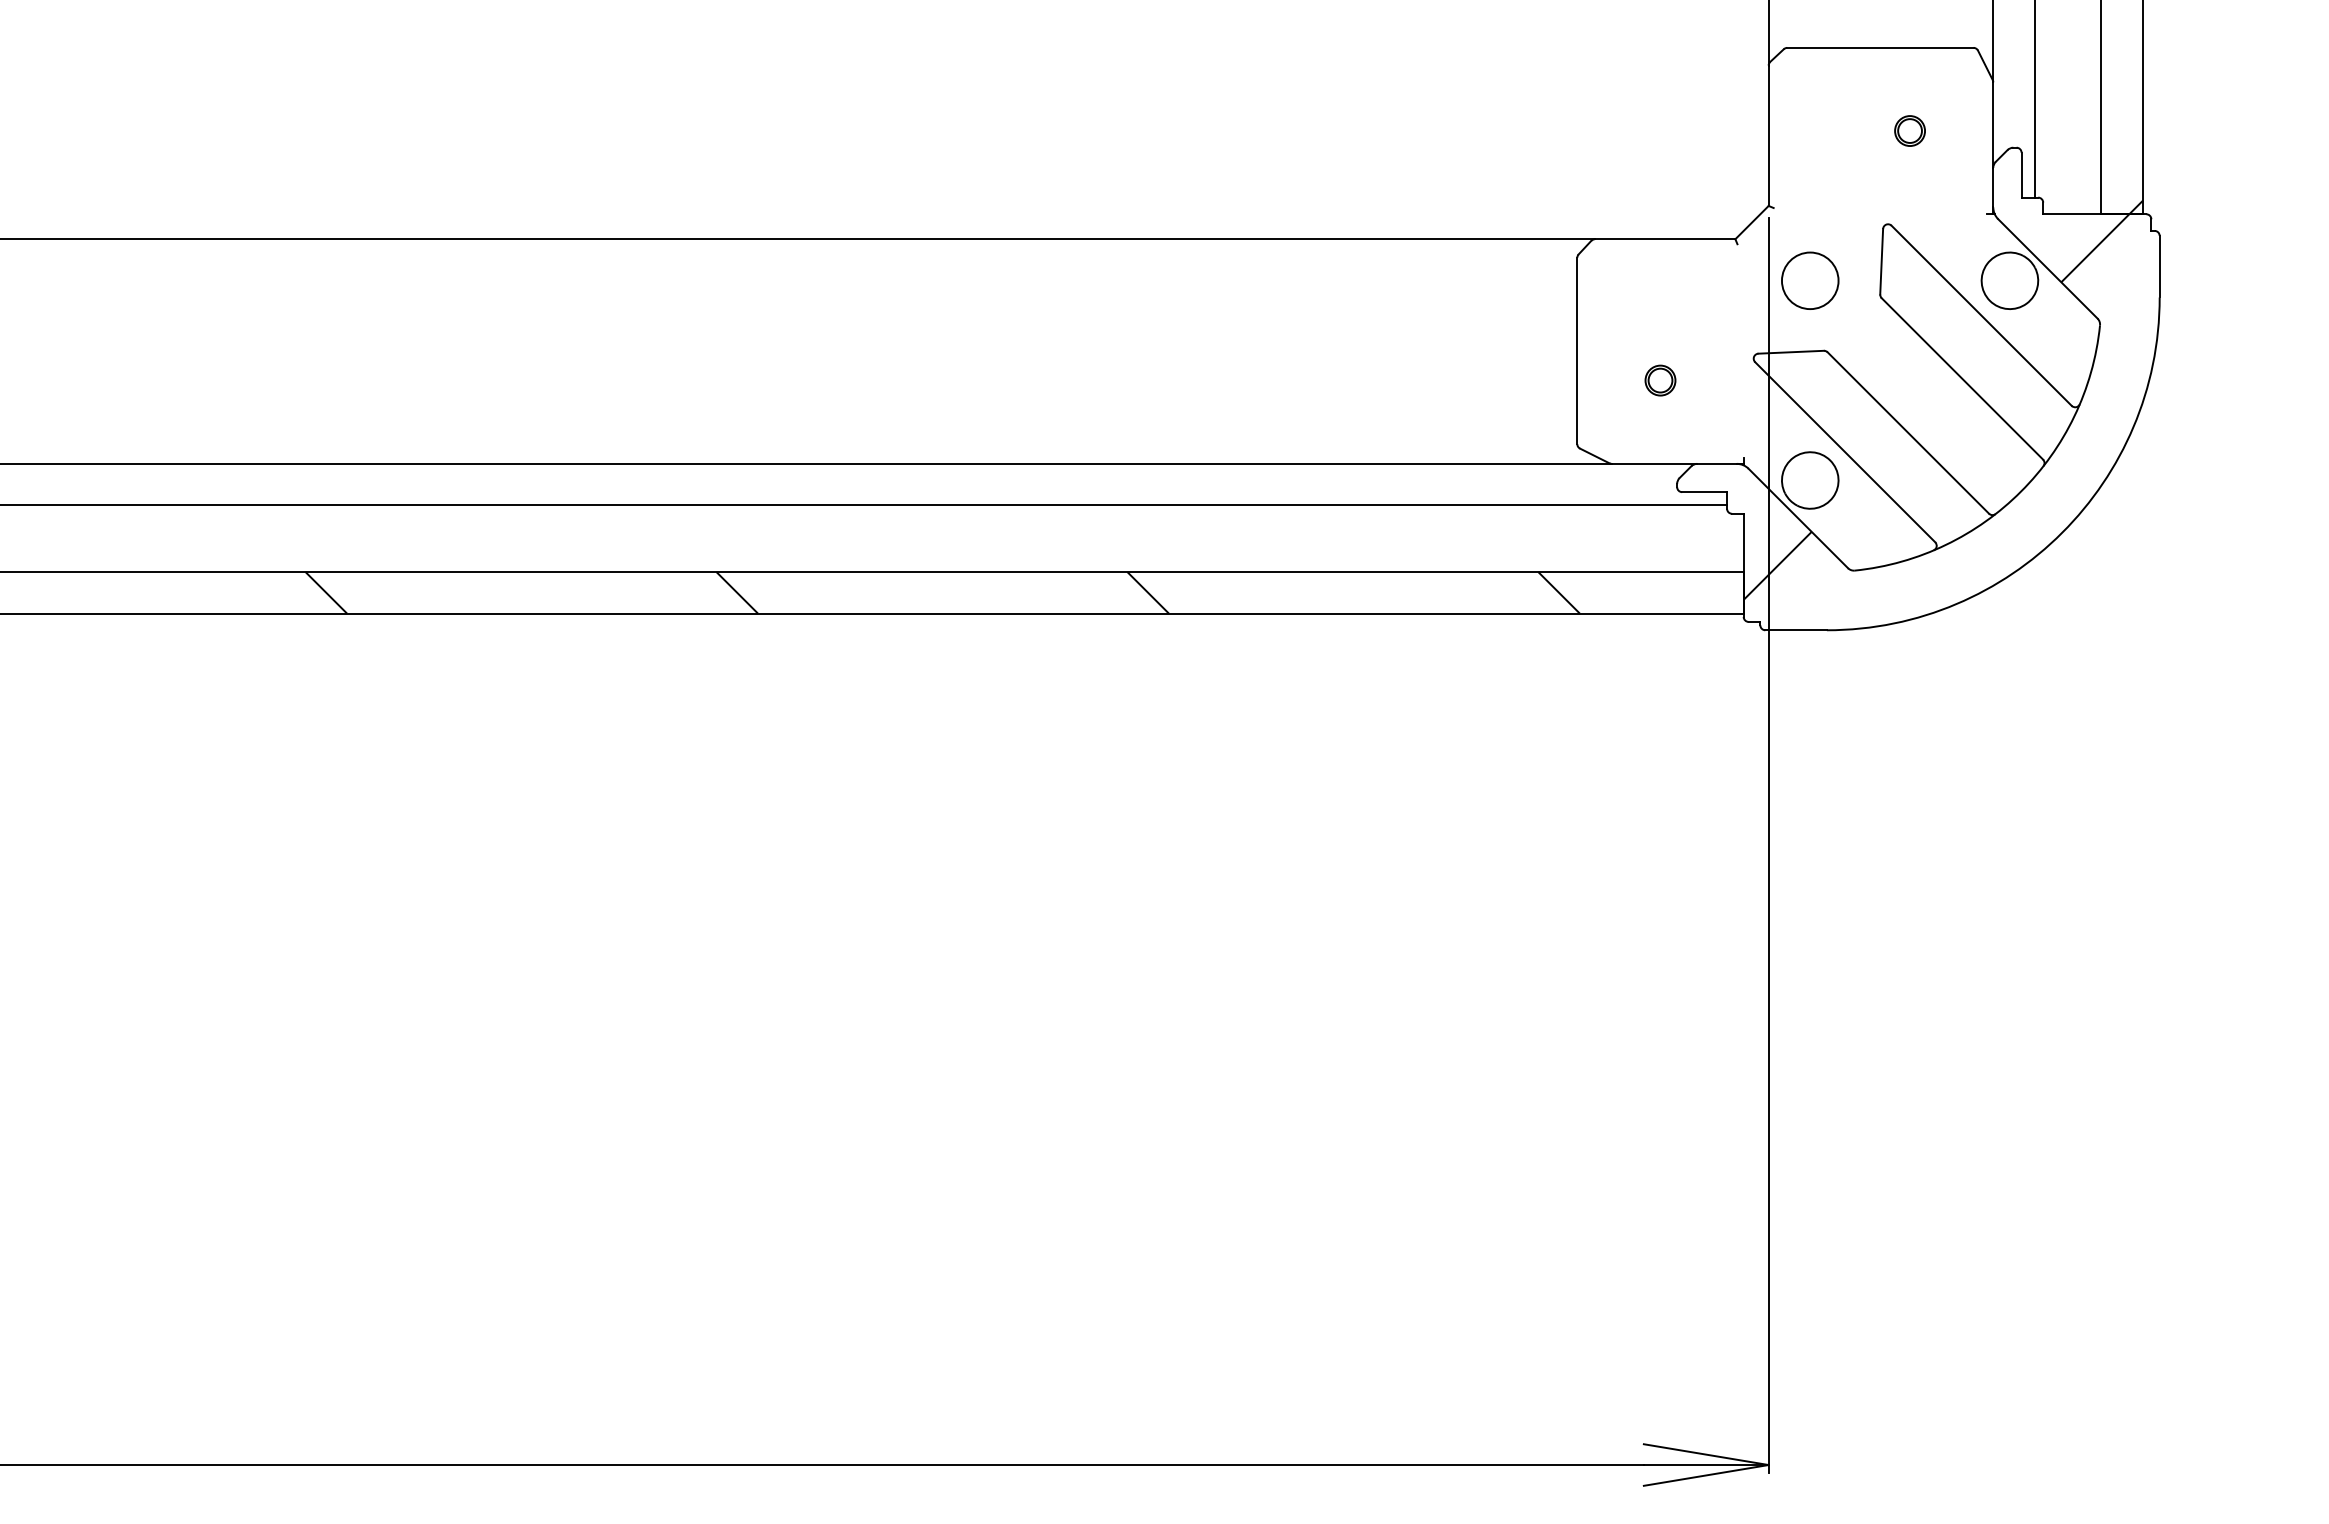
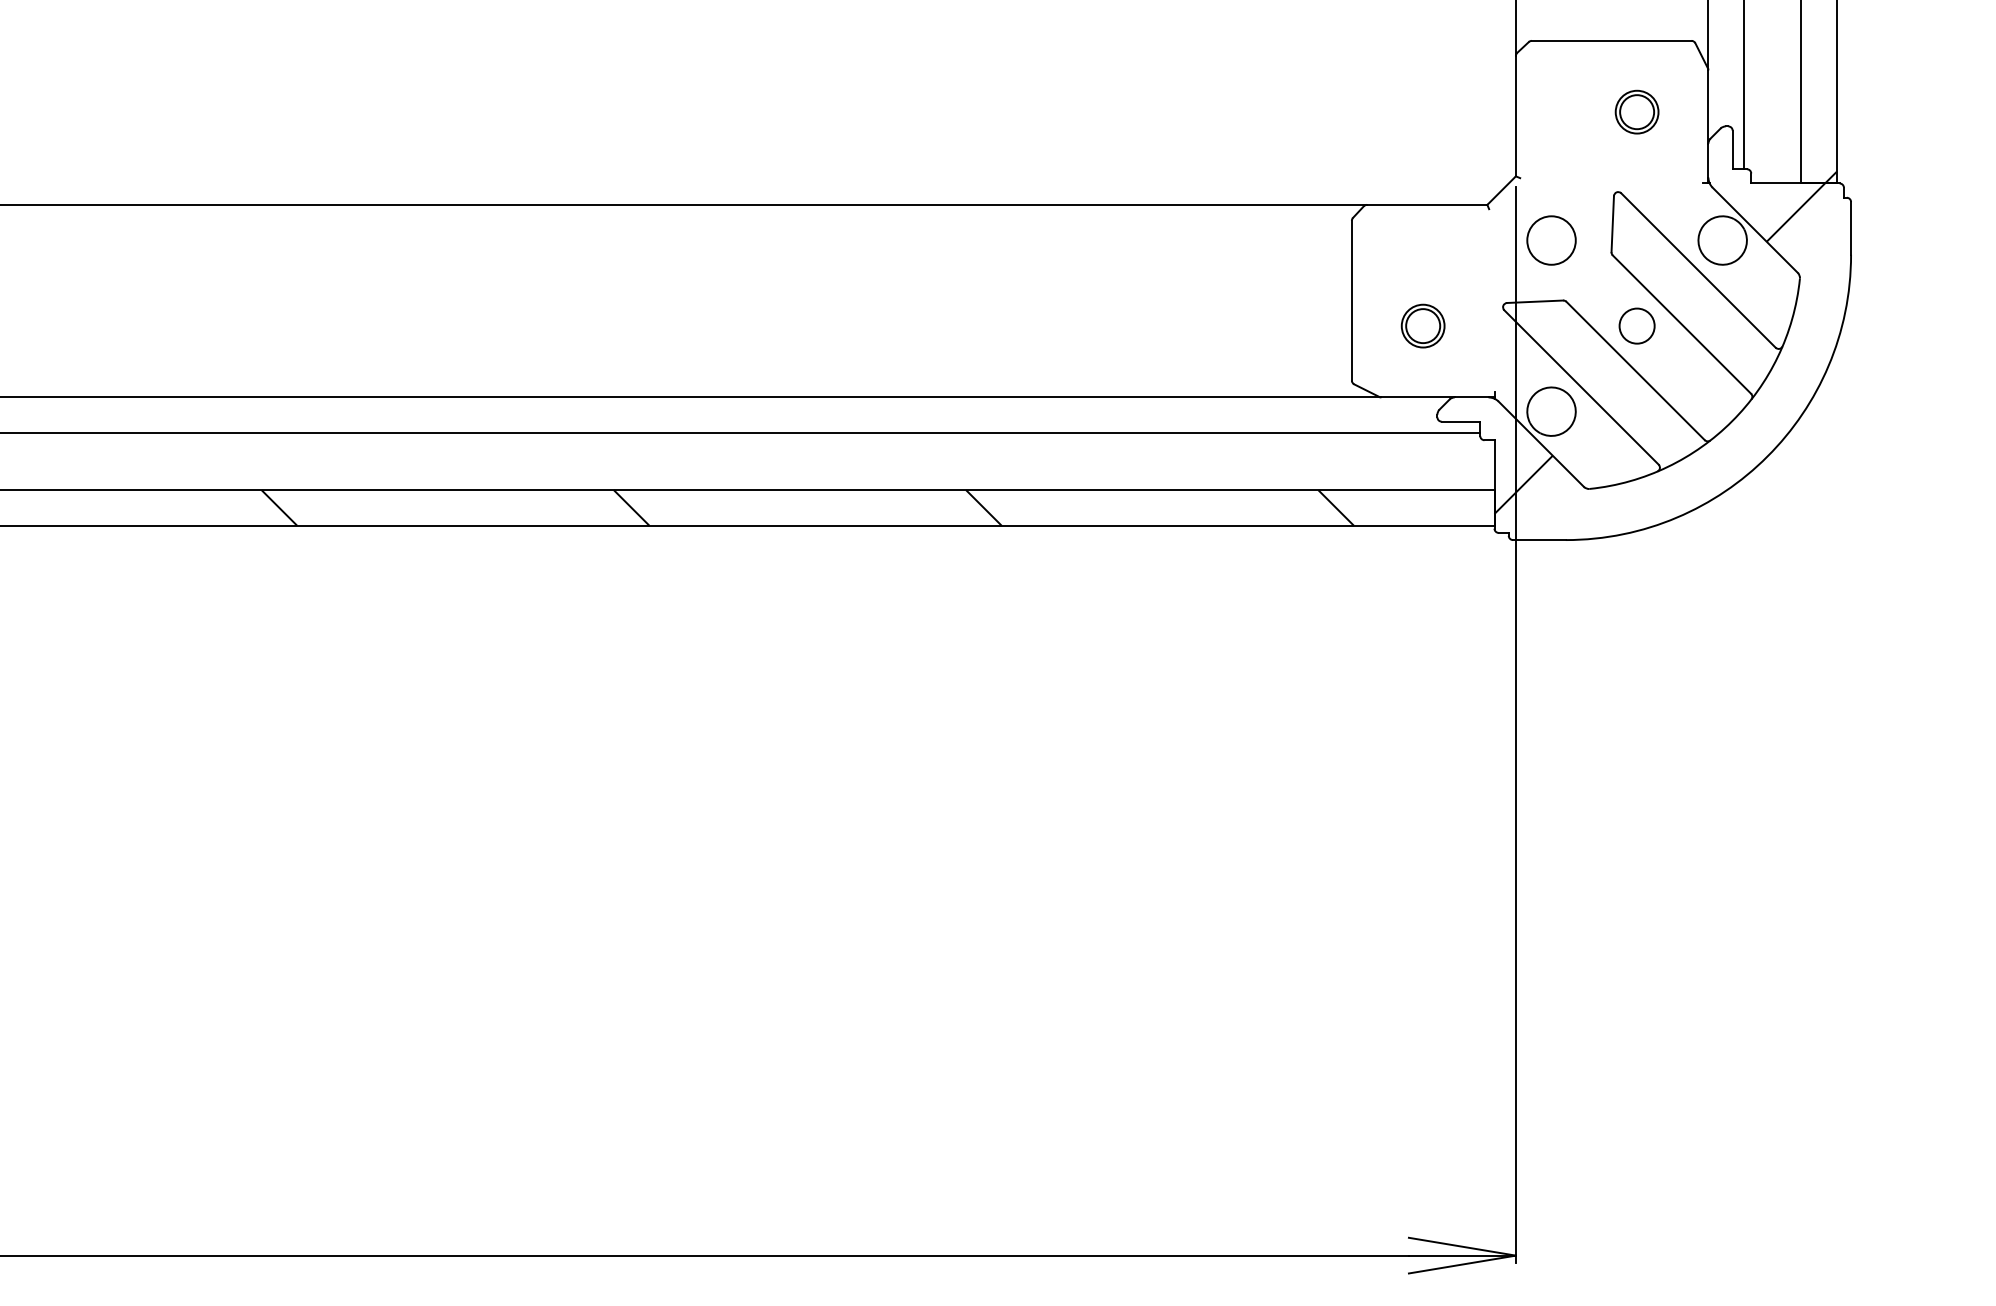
part: (1909, 130) -> (1636, 111), size x1.67
part: (1660, 380) -> (1423, 325), size x1.67
circle: (1909, 380) -> (1636, 325), added

